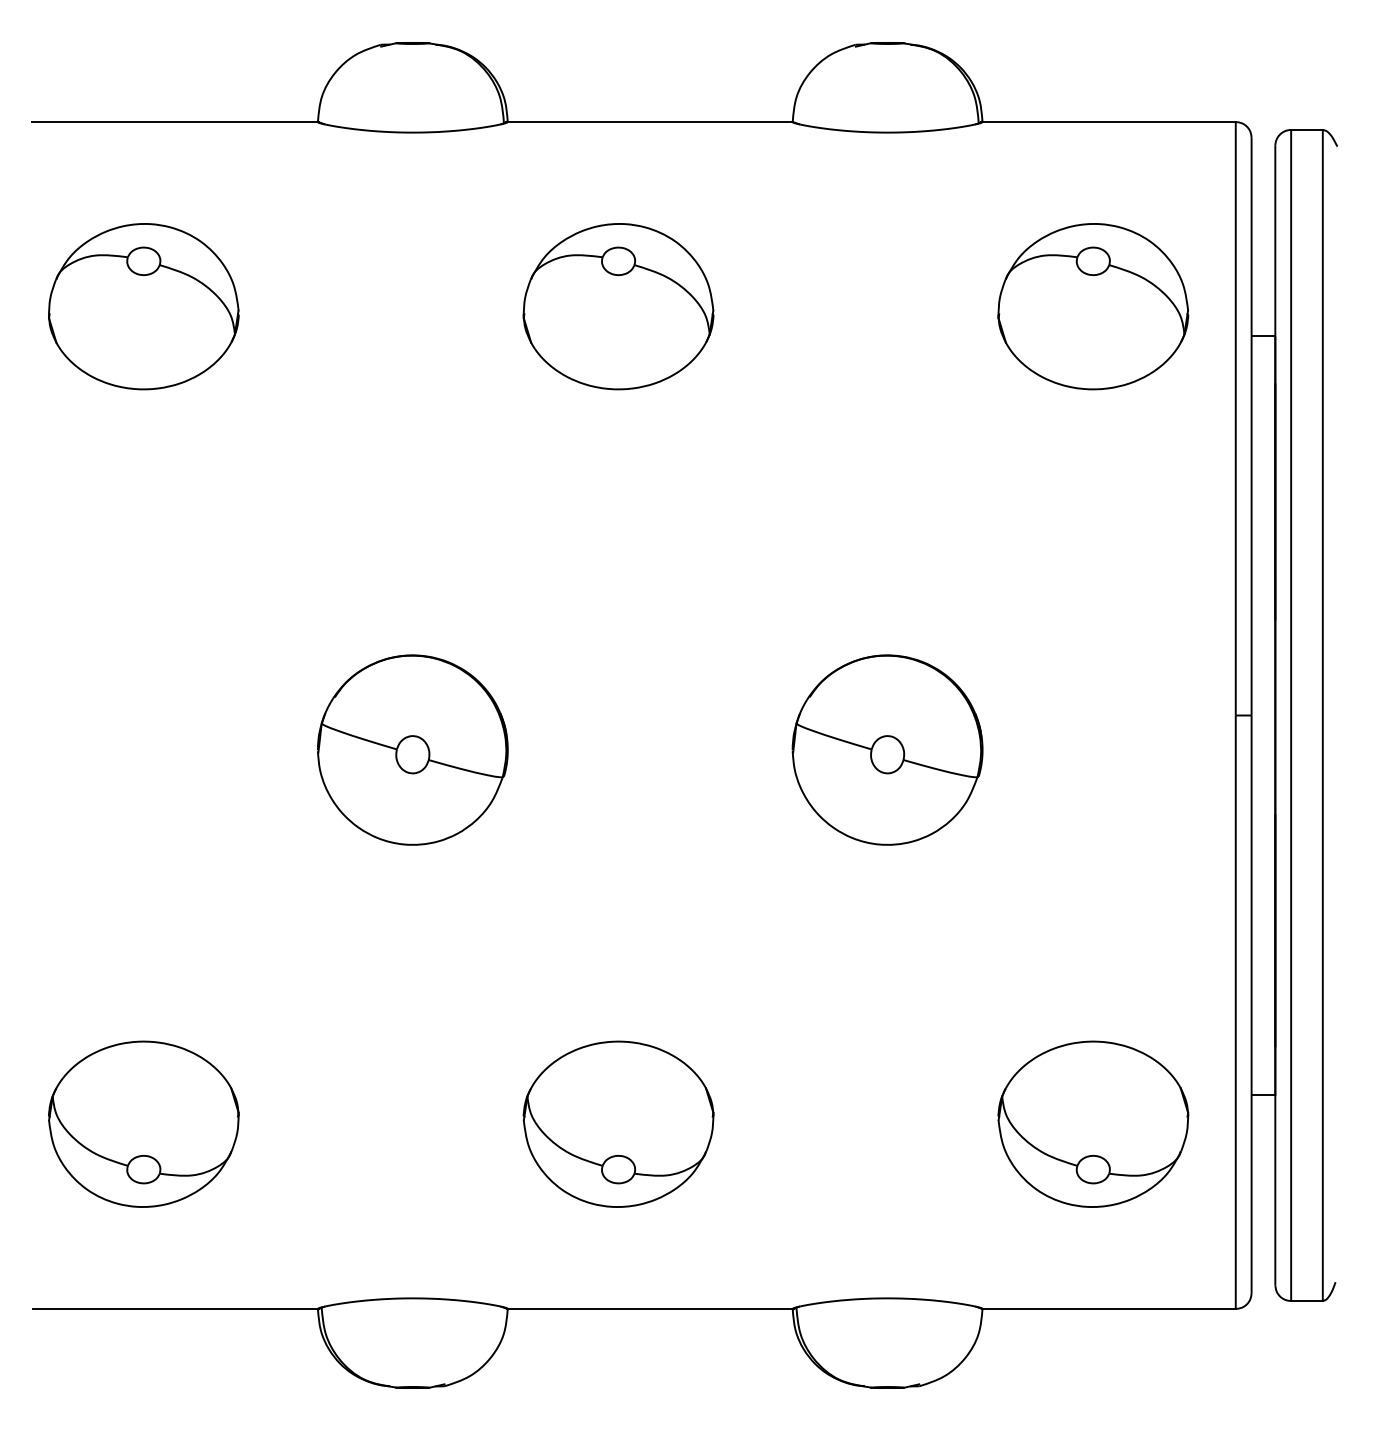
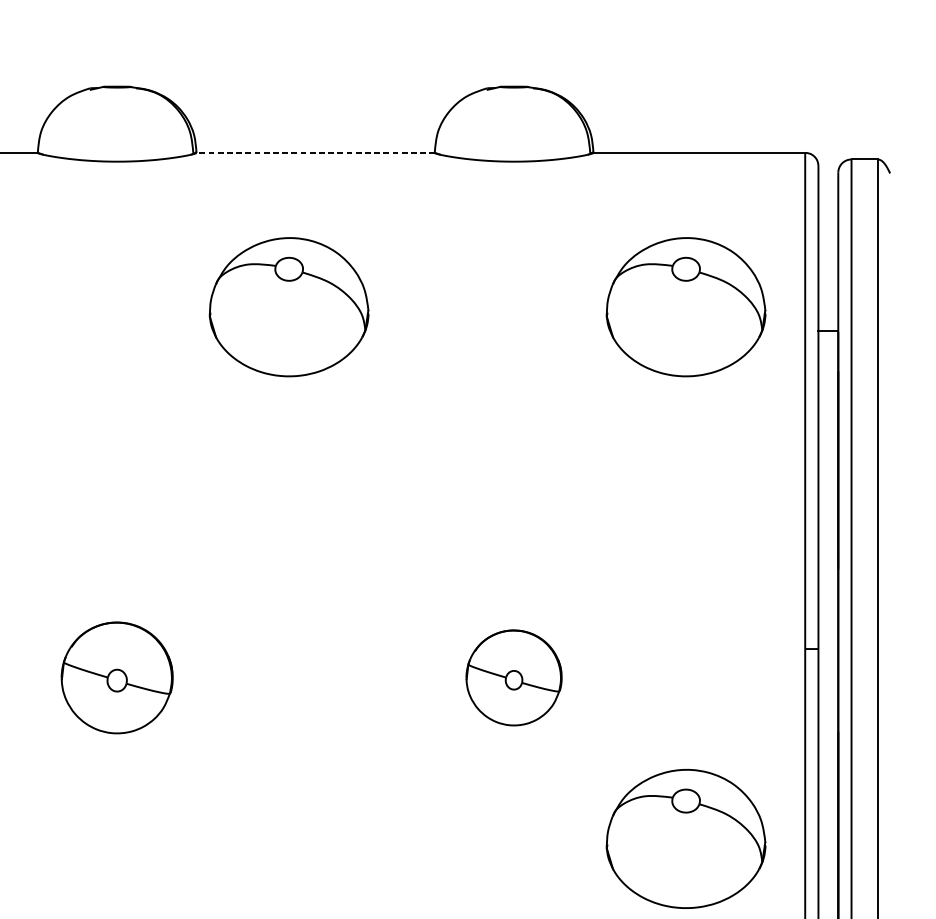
line: (649, 122) -> (315, 153), solid -> dashed
part: (412, 749) -> (116, 677), size x0.7
part: (887, 749) -> (514, 677), size x0.6
part: (1093, 942) -> (686, 838), added

